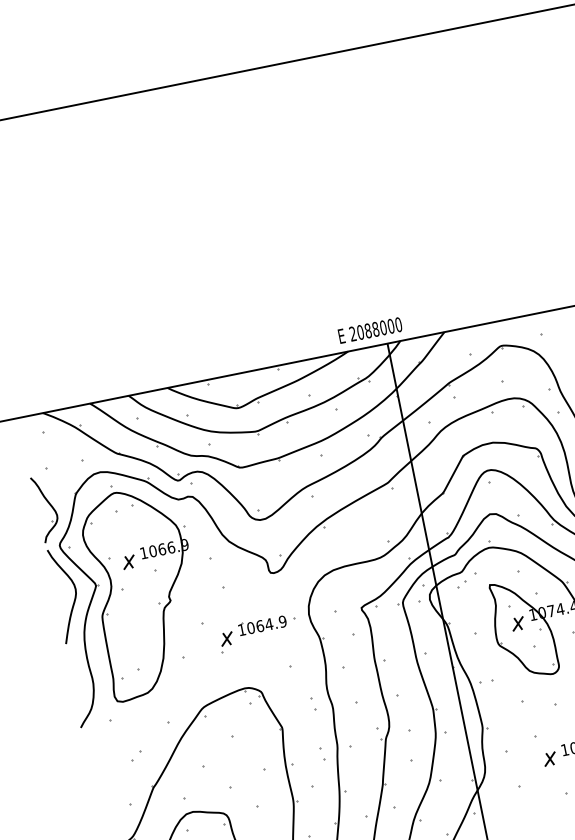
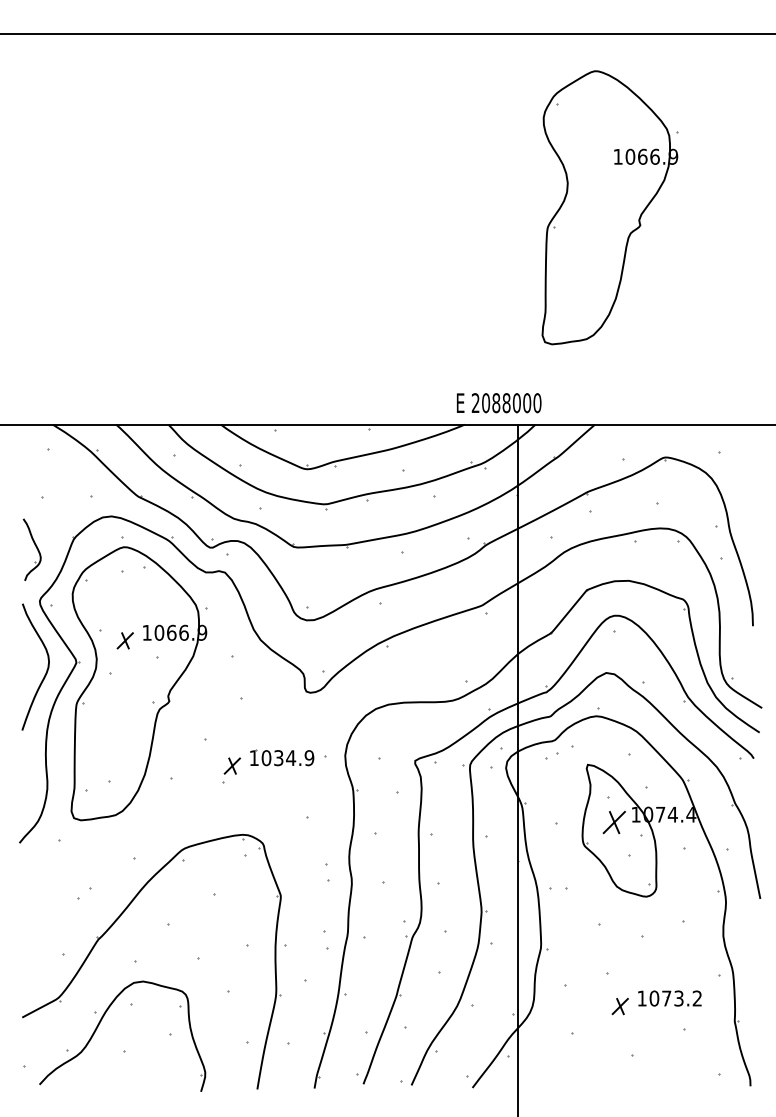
part: (422, 169) -> (609, 207), added
part: (46, 508) -> (32, 549), size x0.7
part: (517, 623) -> (613, 822), size x1.4
text: (259, 626) -> (278, 758), 1064.9 -> 1034.9

